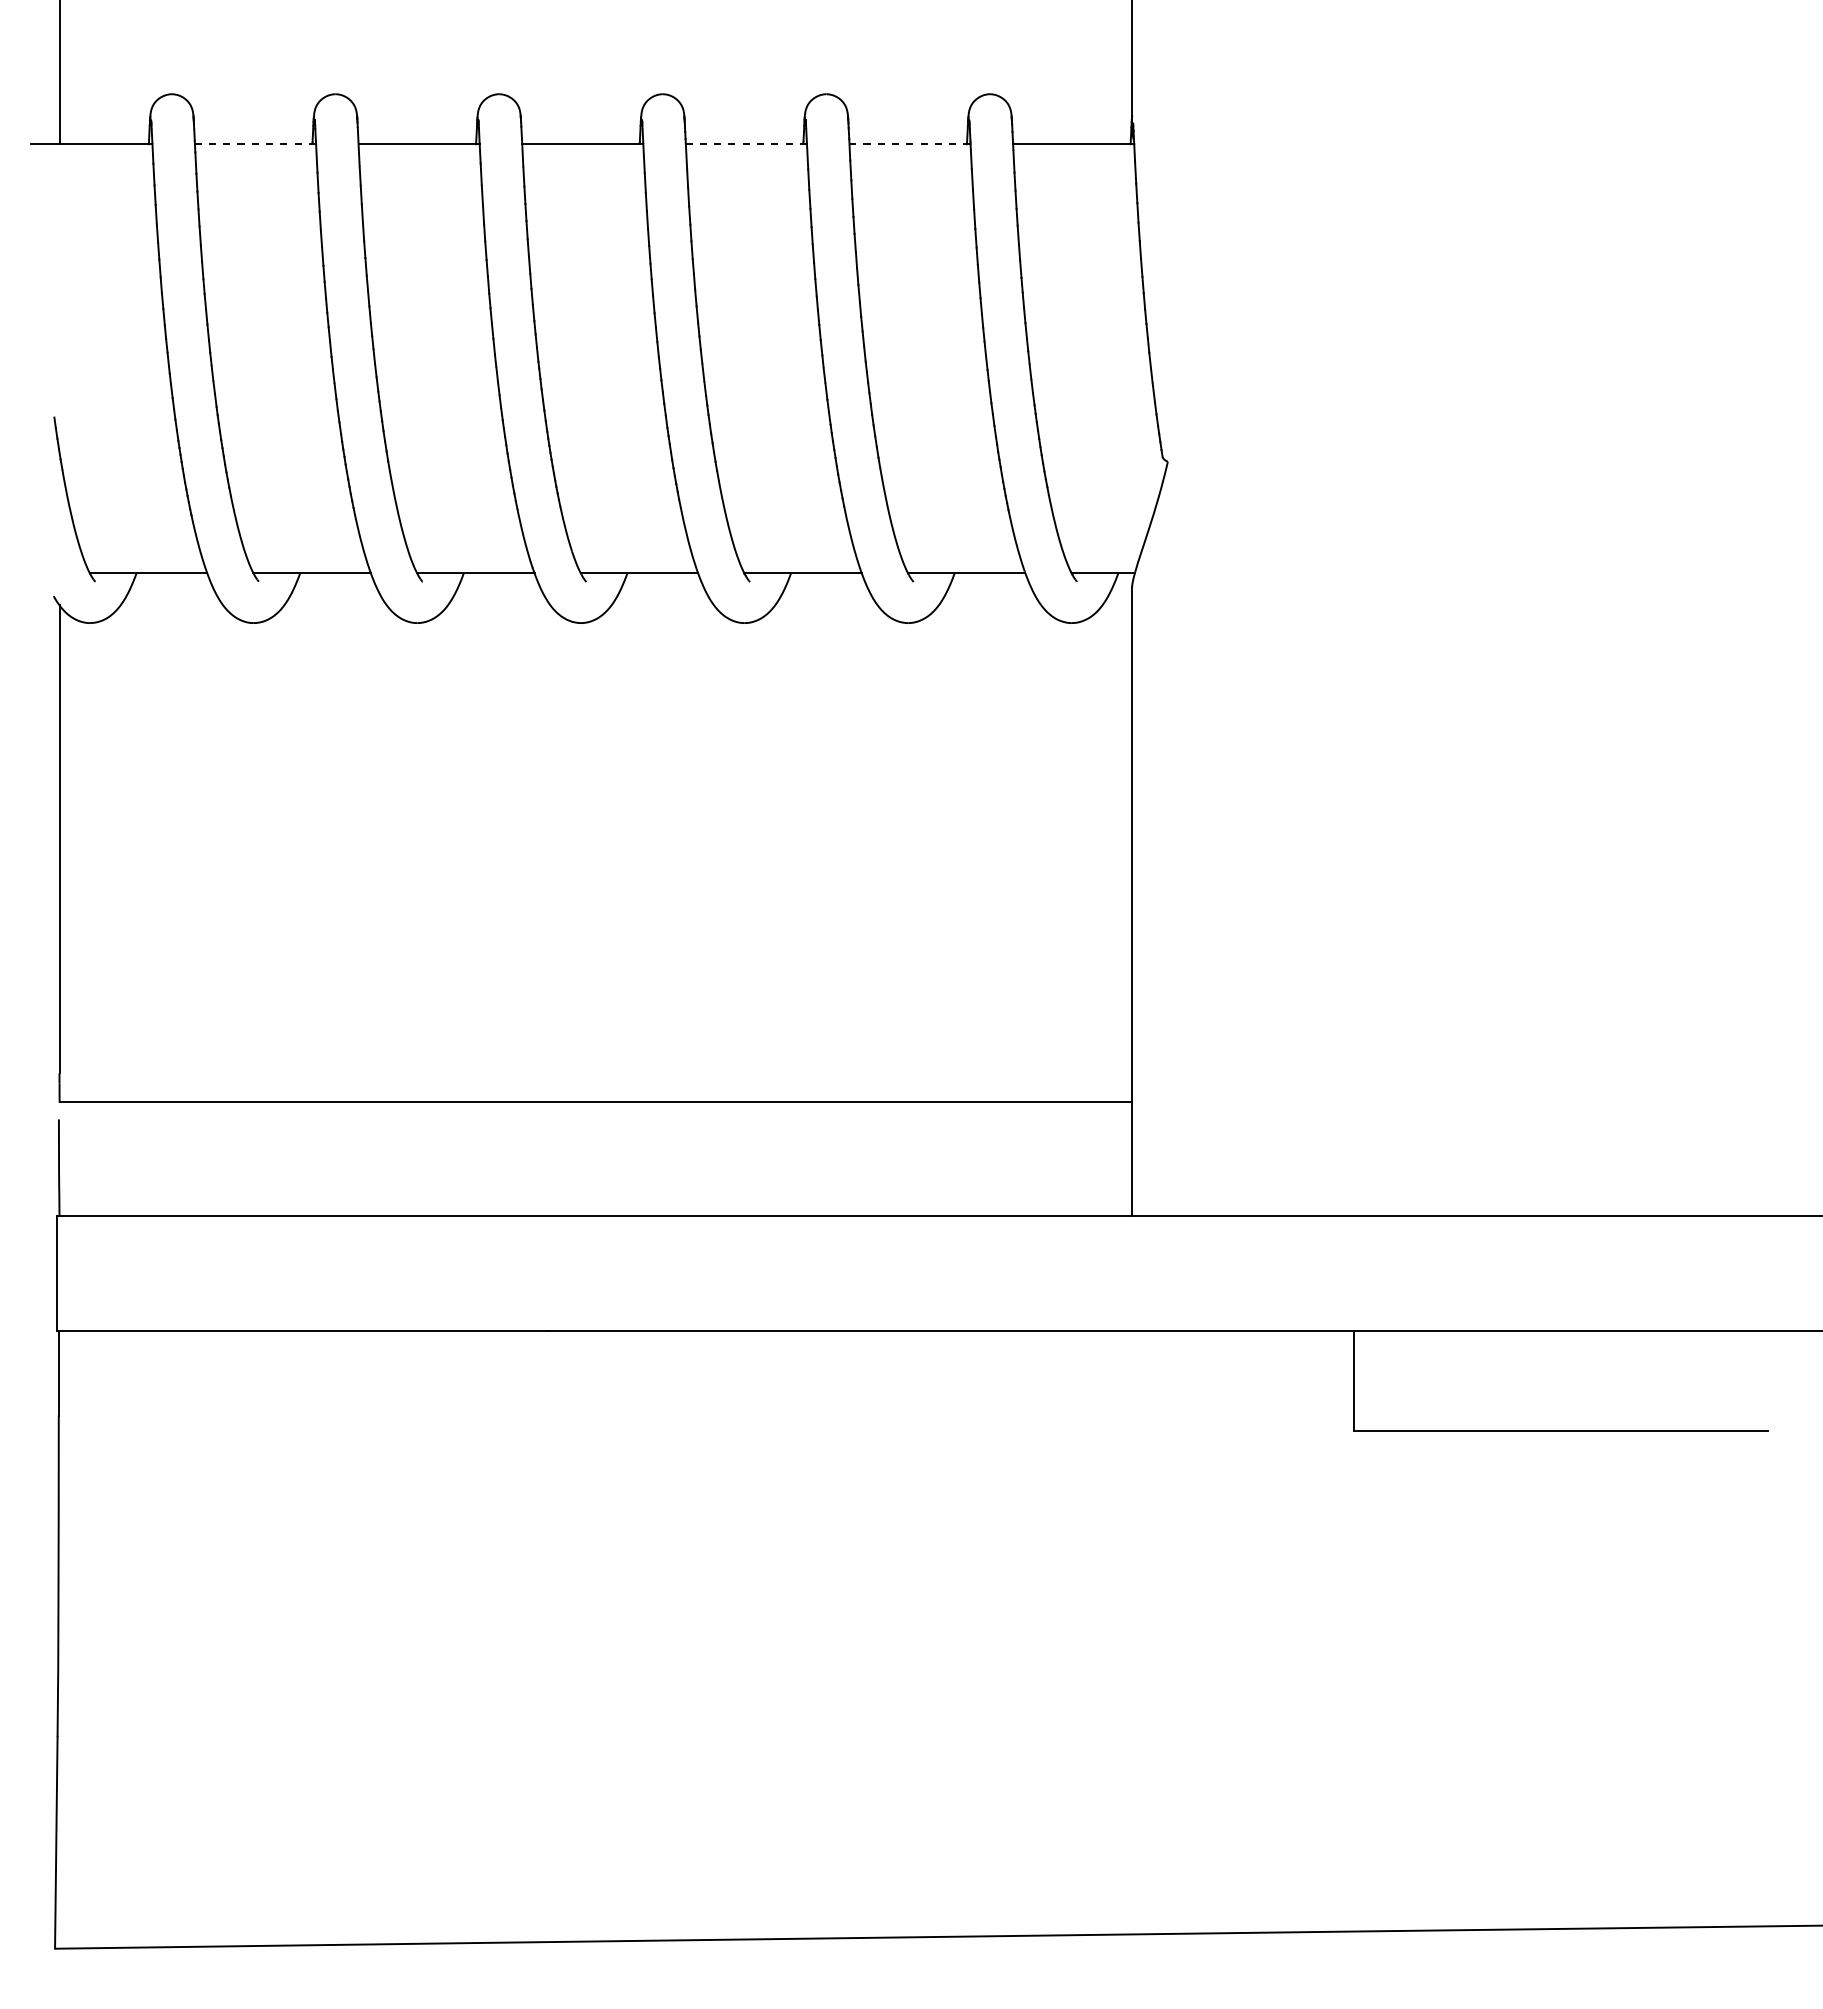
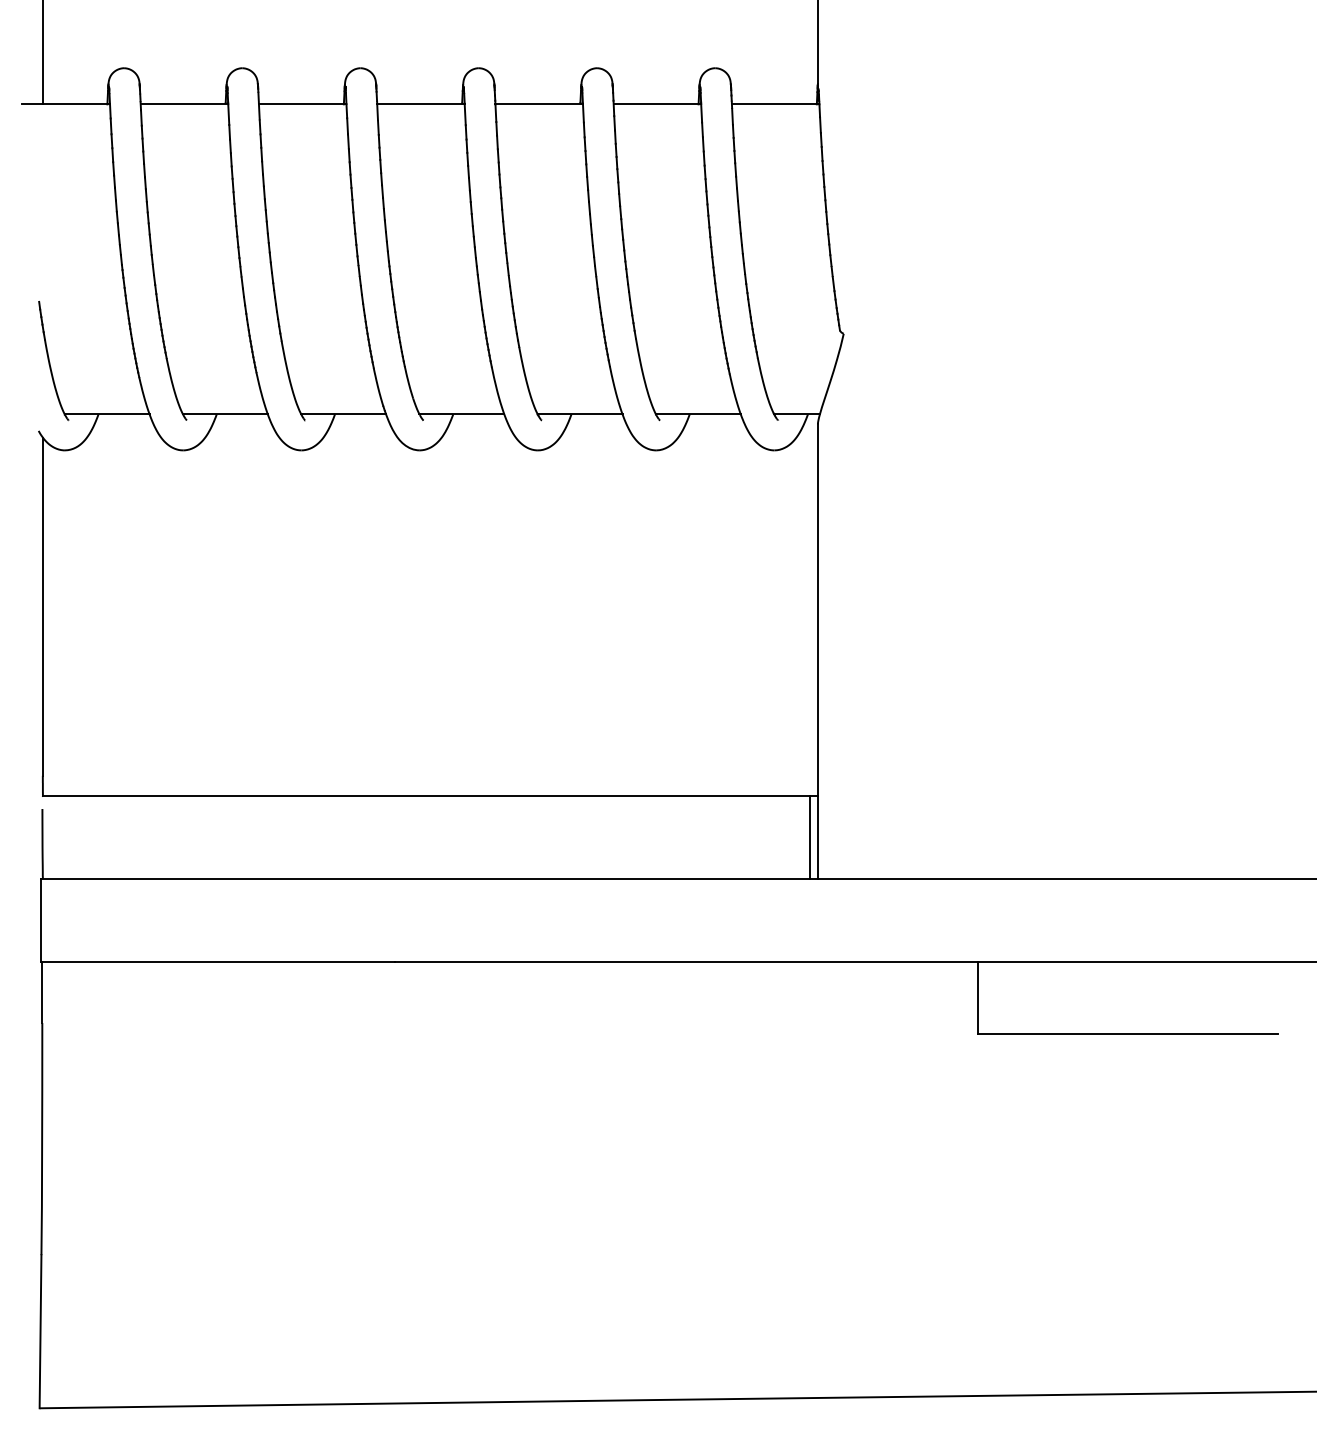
line: (255, 144) -> (184, 104), dashed -> solid
line: (746, 144) -> (539, 104), dashed -> solid
line: (910, 144) -> (657, 104), dashed -> solid
line: (1121, 1158) -> (810, 837), added

